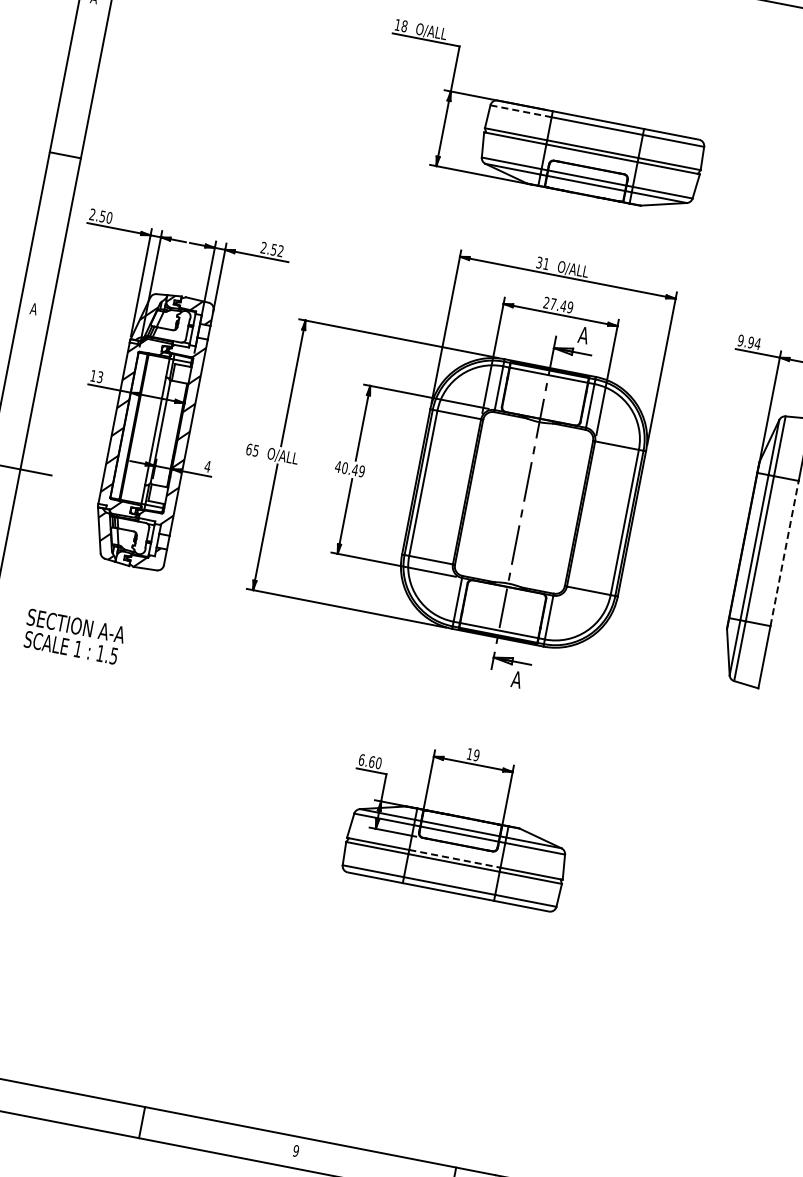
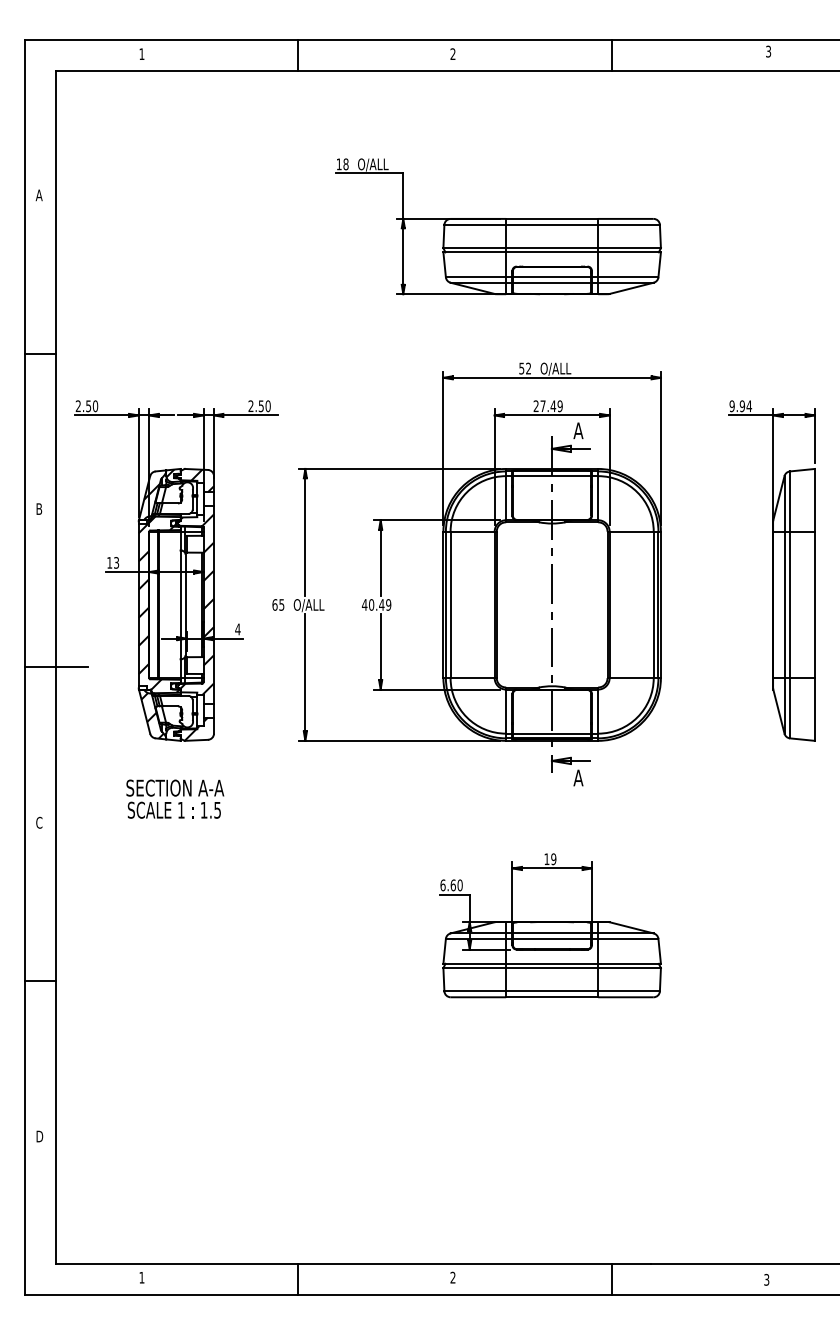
line: (521, 110) -> (475, 224), dashed -> solid
text: (280, 251) -> (267, 406), 2.52 -> 2.50
text: (542, 263) -> (524, 368), 31 -> 52
text: (33, 308) -> (38, 508), A -> B
line: (784, 553) -> (814, 604), dashed -> solid
text: (74, 636) -> (175, 798), moved
line: (455, 858) -> (552, 963), dashed -> solid
text: (295, 1150) -> (452, 1277), 9 -> 2

